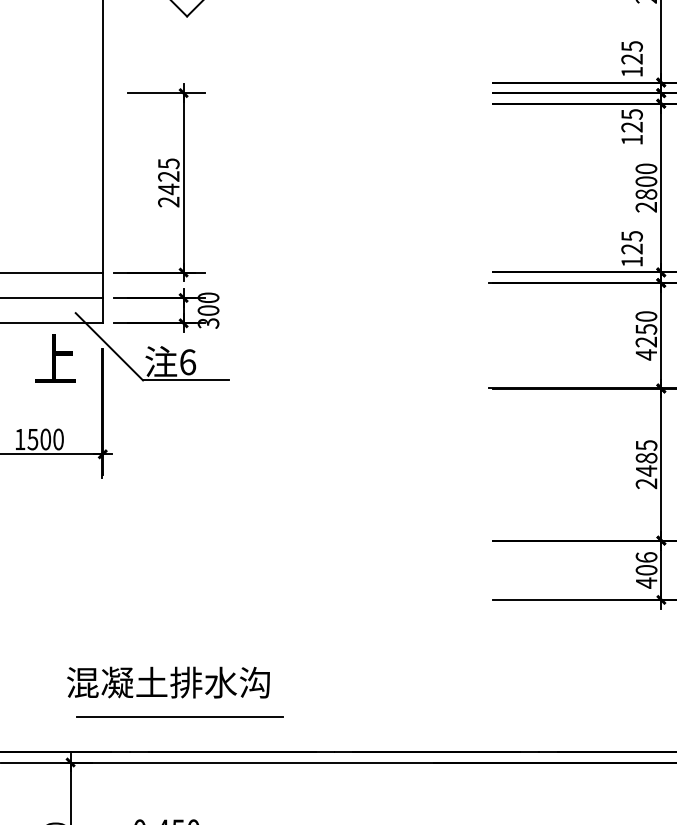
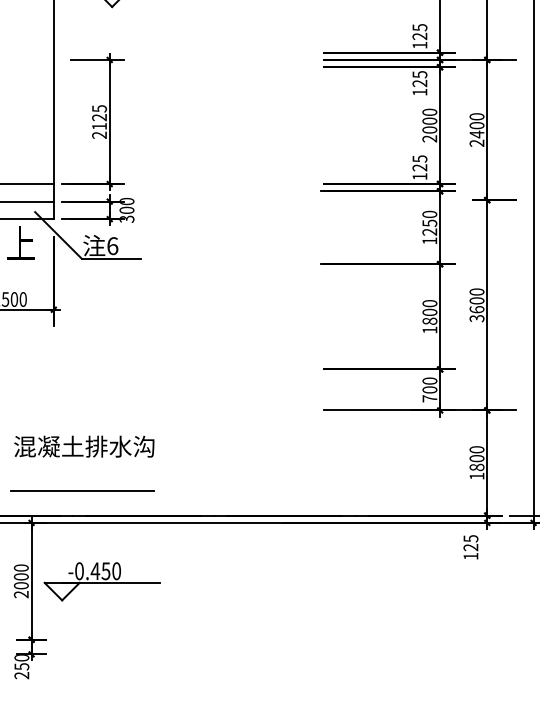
text: (168, 189) -> (99, 126), 2425 -> 2125
text: (645, 193) -> (429, 129), 2800 -> 2000
text: (645, 355) -> (429, 241), 4250 -> 1250
text: (645, 464) -> (429, 316), 2485 -> 1800
text: (645, 569) -> (429, 389), 406 -> 700
text: (168, 682) -> (84, 446), moved
line: (180, 715) -> (82, 490), moved

